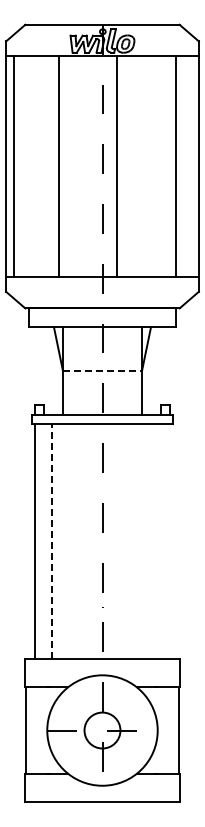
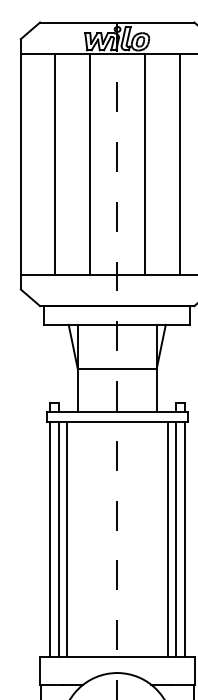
line: (14, 166) -> (55, 164), moved
line: (59, 166) -> (90, 164), moved
line: (116, 166) -> (144, 164), moved
line: (175, 166) -> (179, 164), moved
line: (102, 370) -> (117, 368), dashed -> solid
line: (43, 541) -> (58, 539), added
line: (51, 541) -> (66, 539), dashed -> solid
line: (153, 541) -> (168, 539), added
line: (161, 541) -> (176, 539), added
line: (169, 541) -> (184, 539), added

